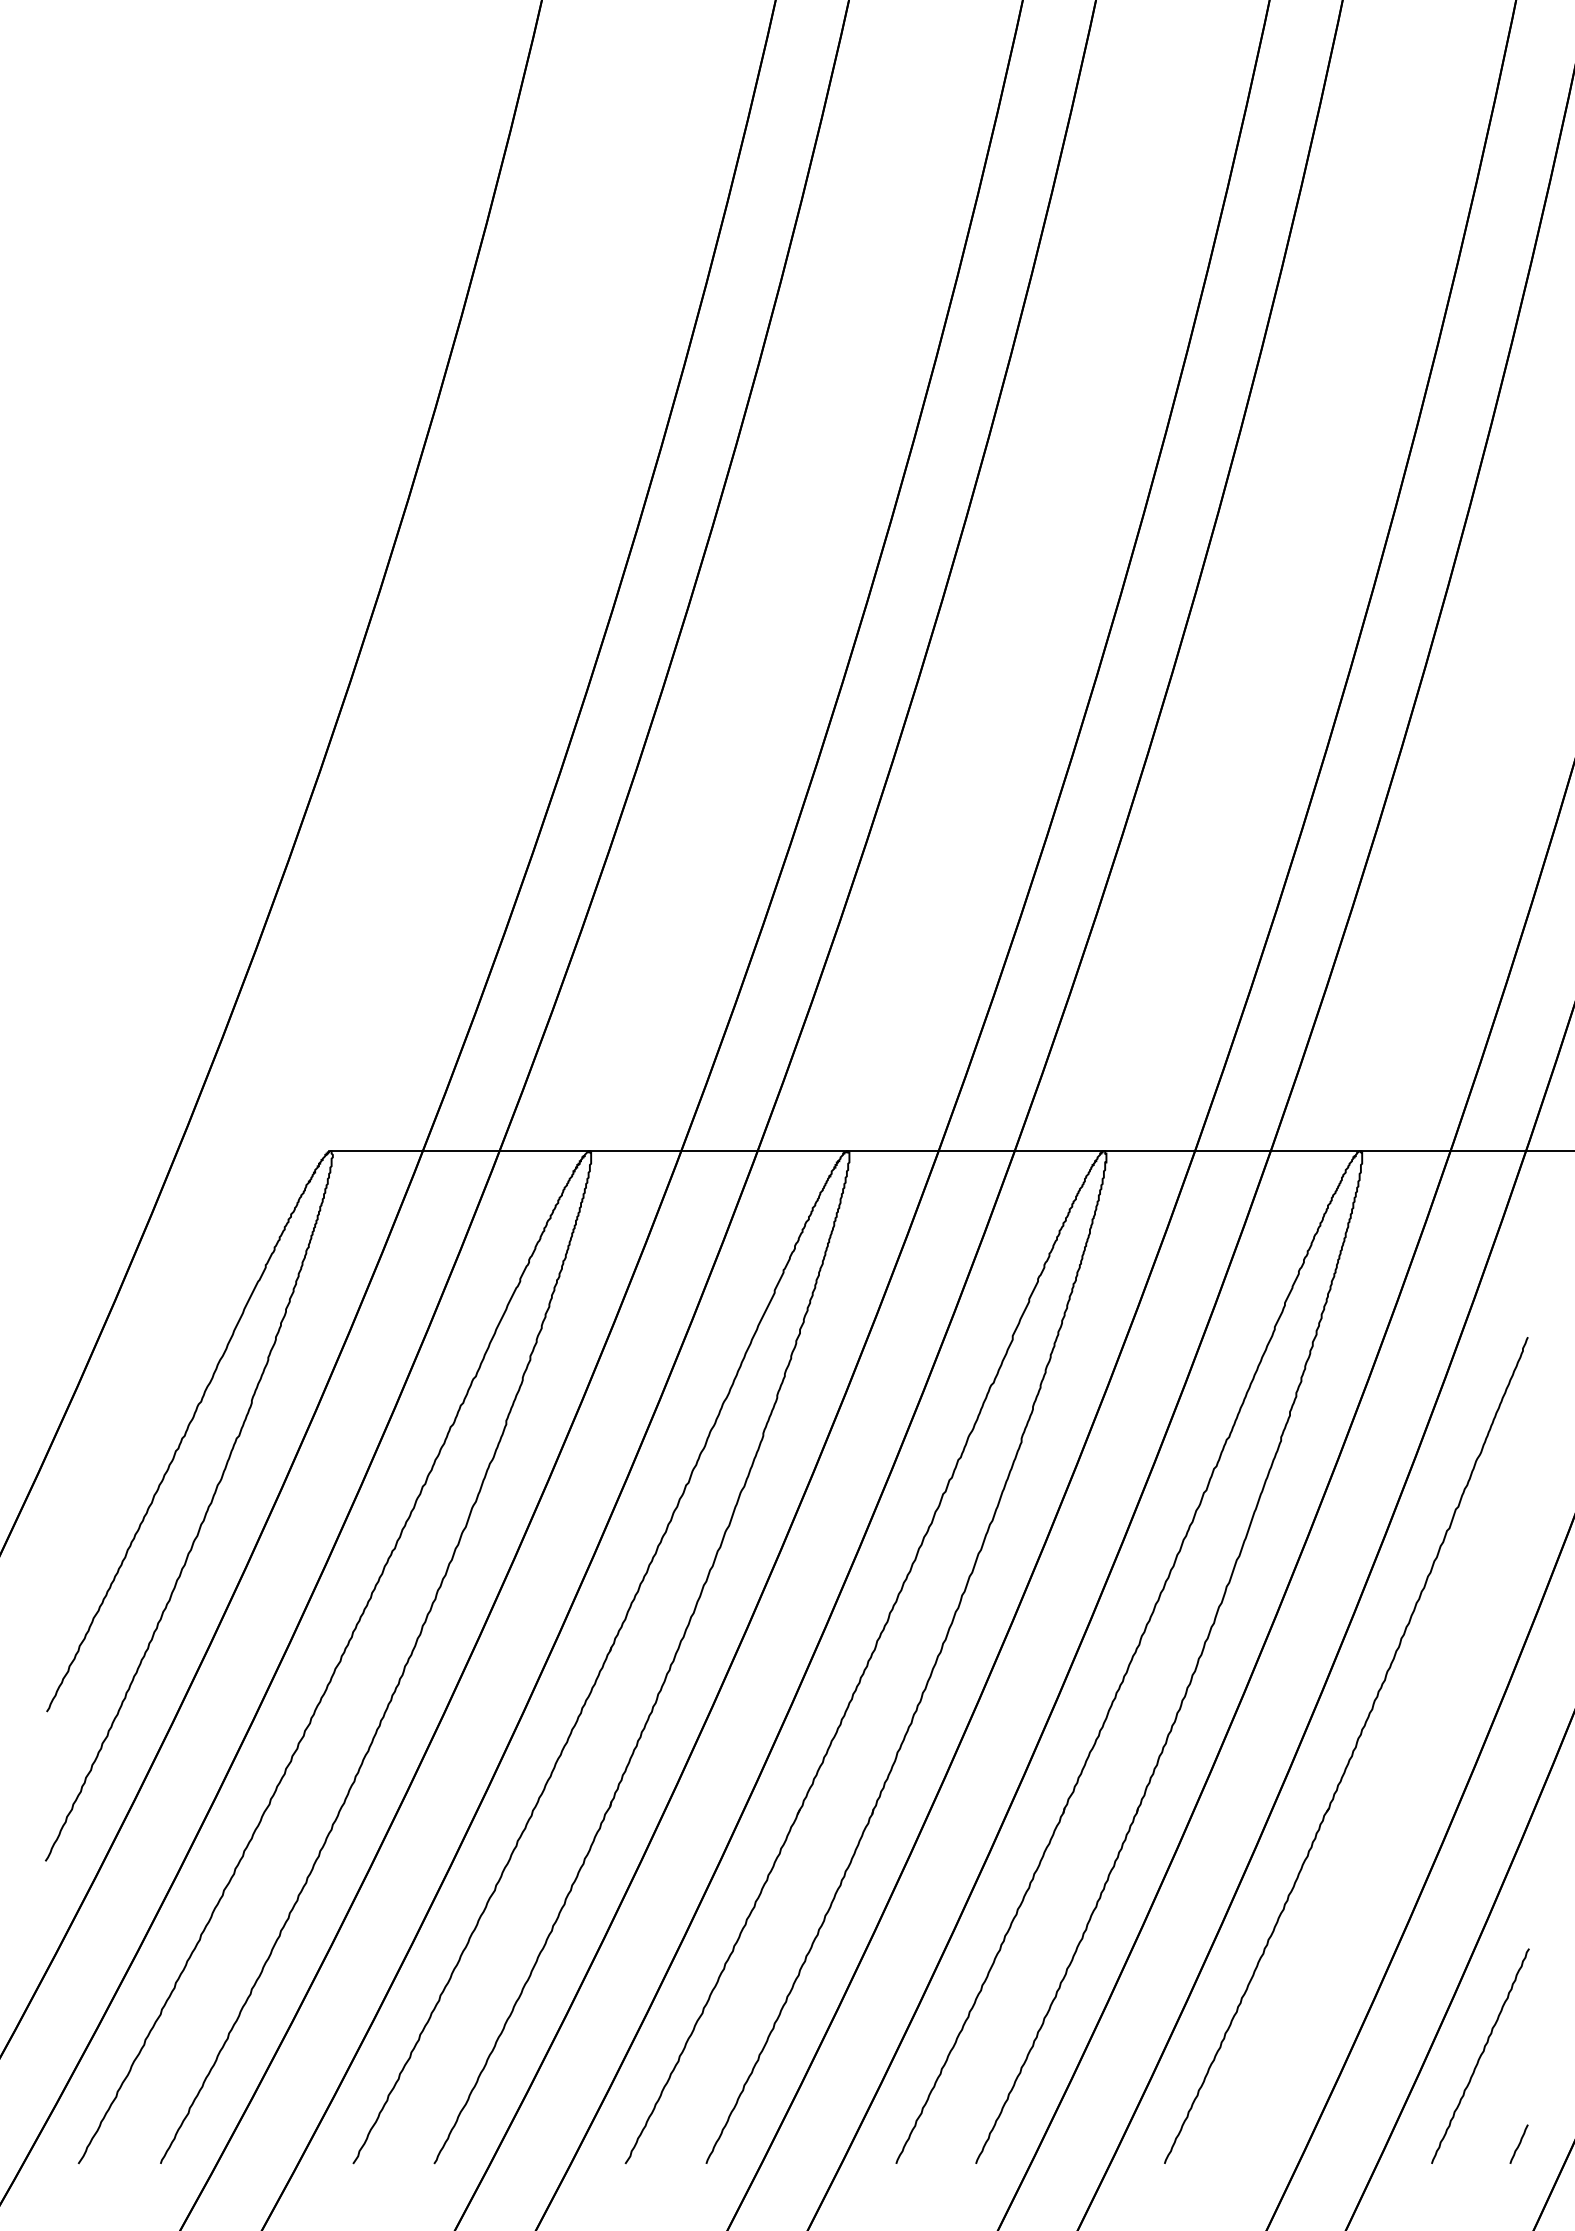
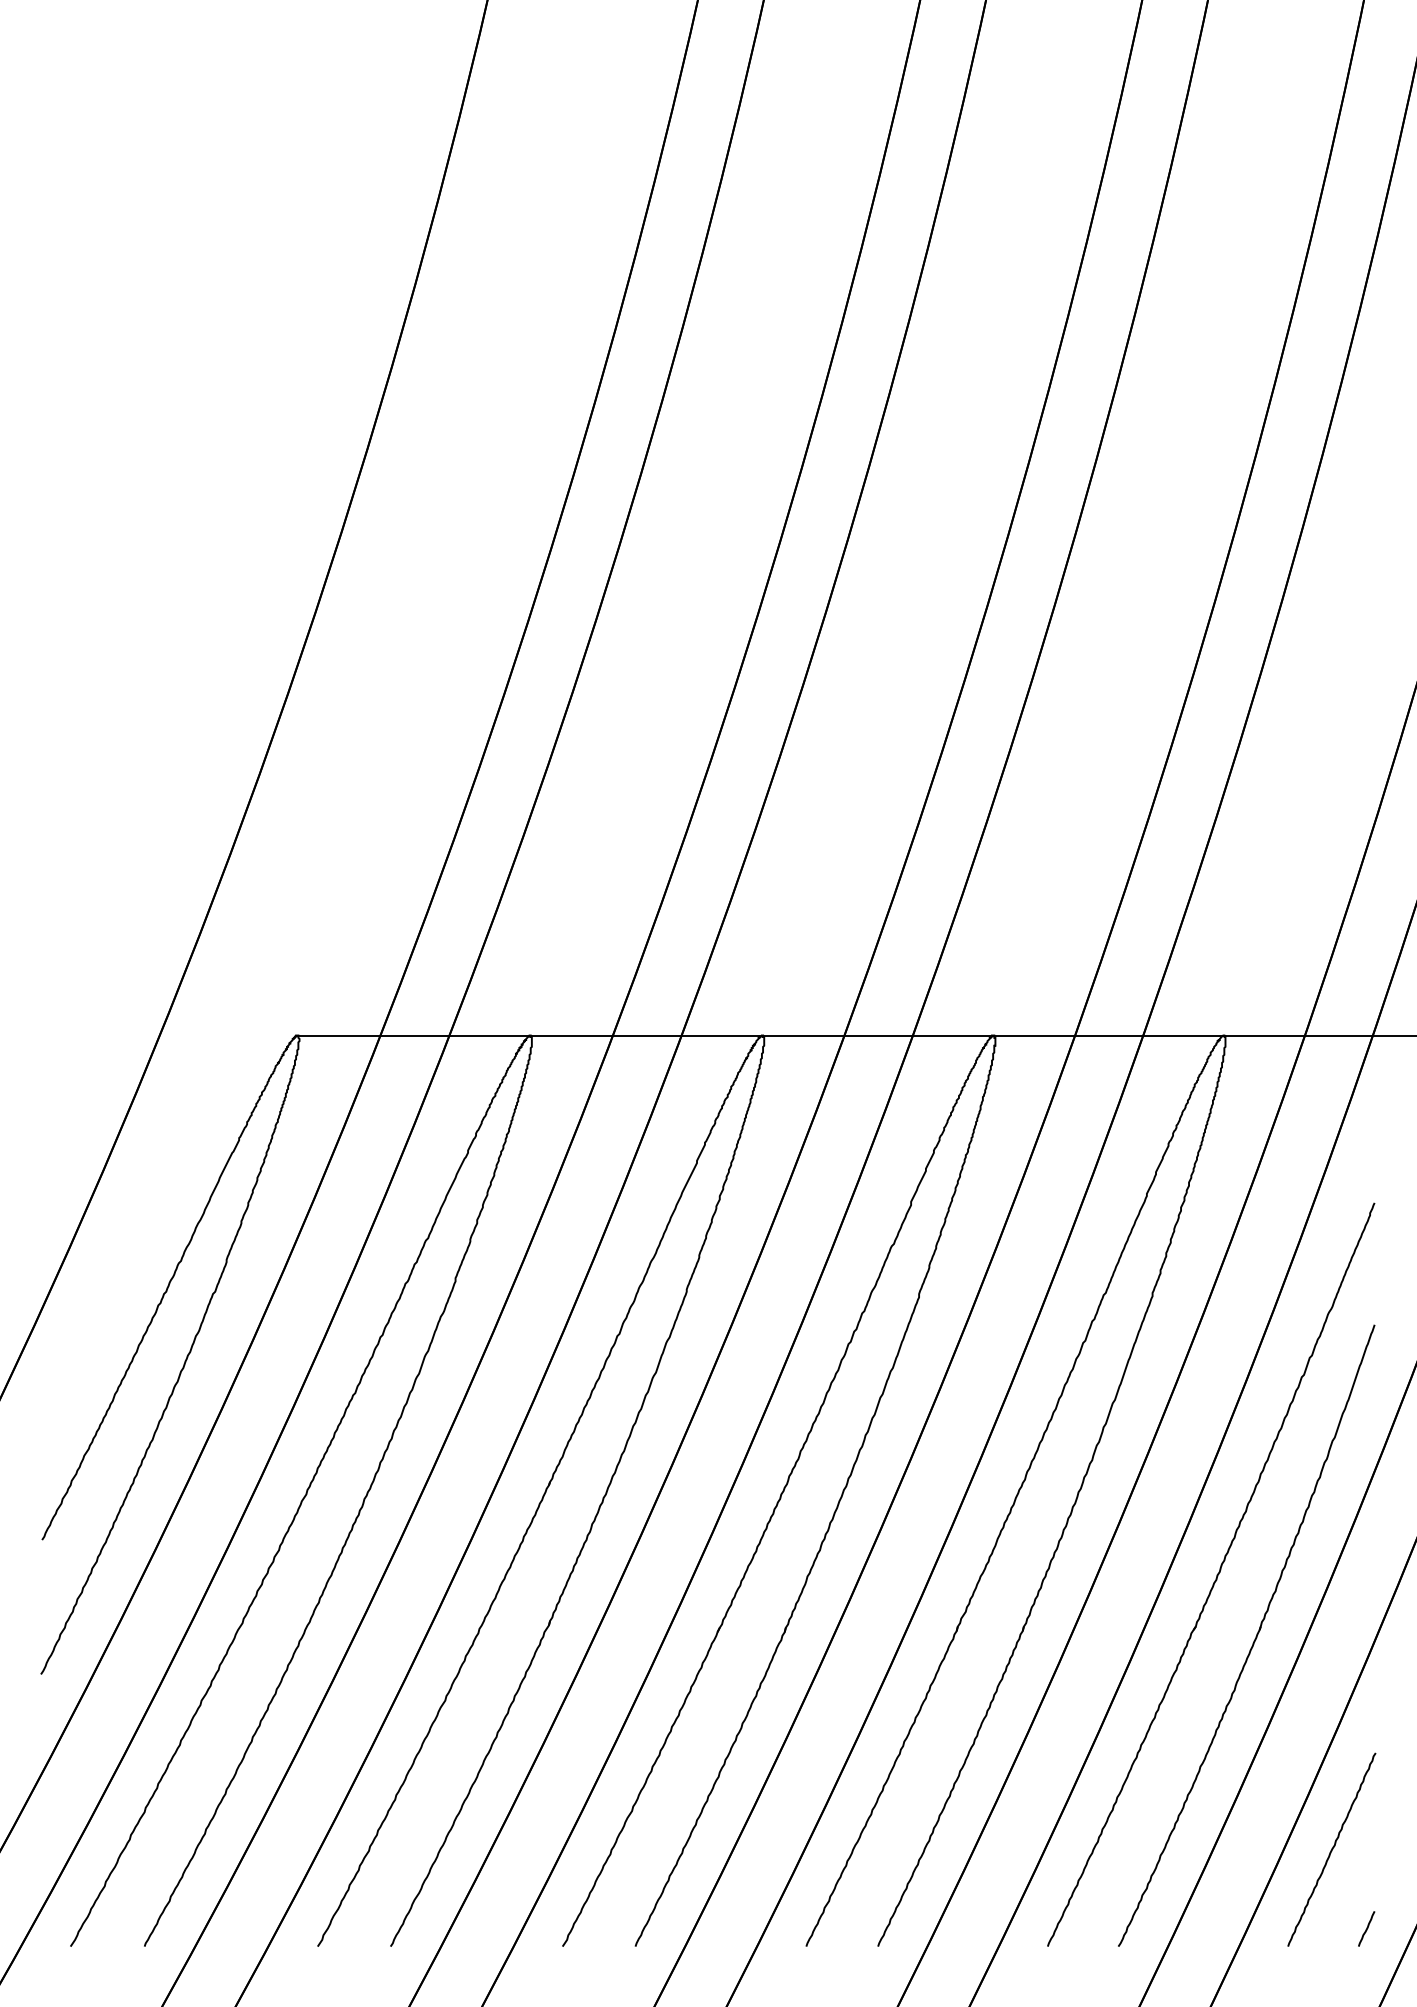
part: (1394, 1822) -> (1254, 1639), added

